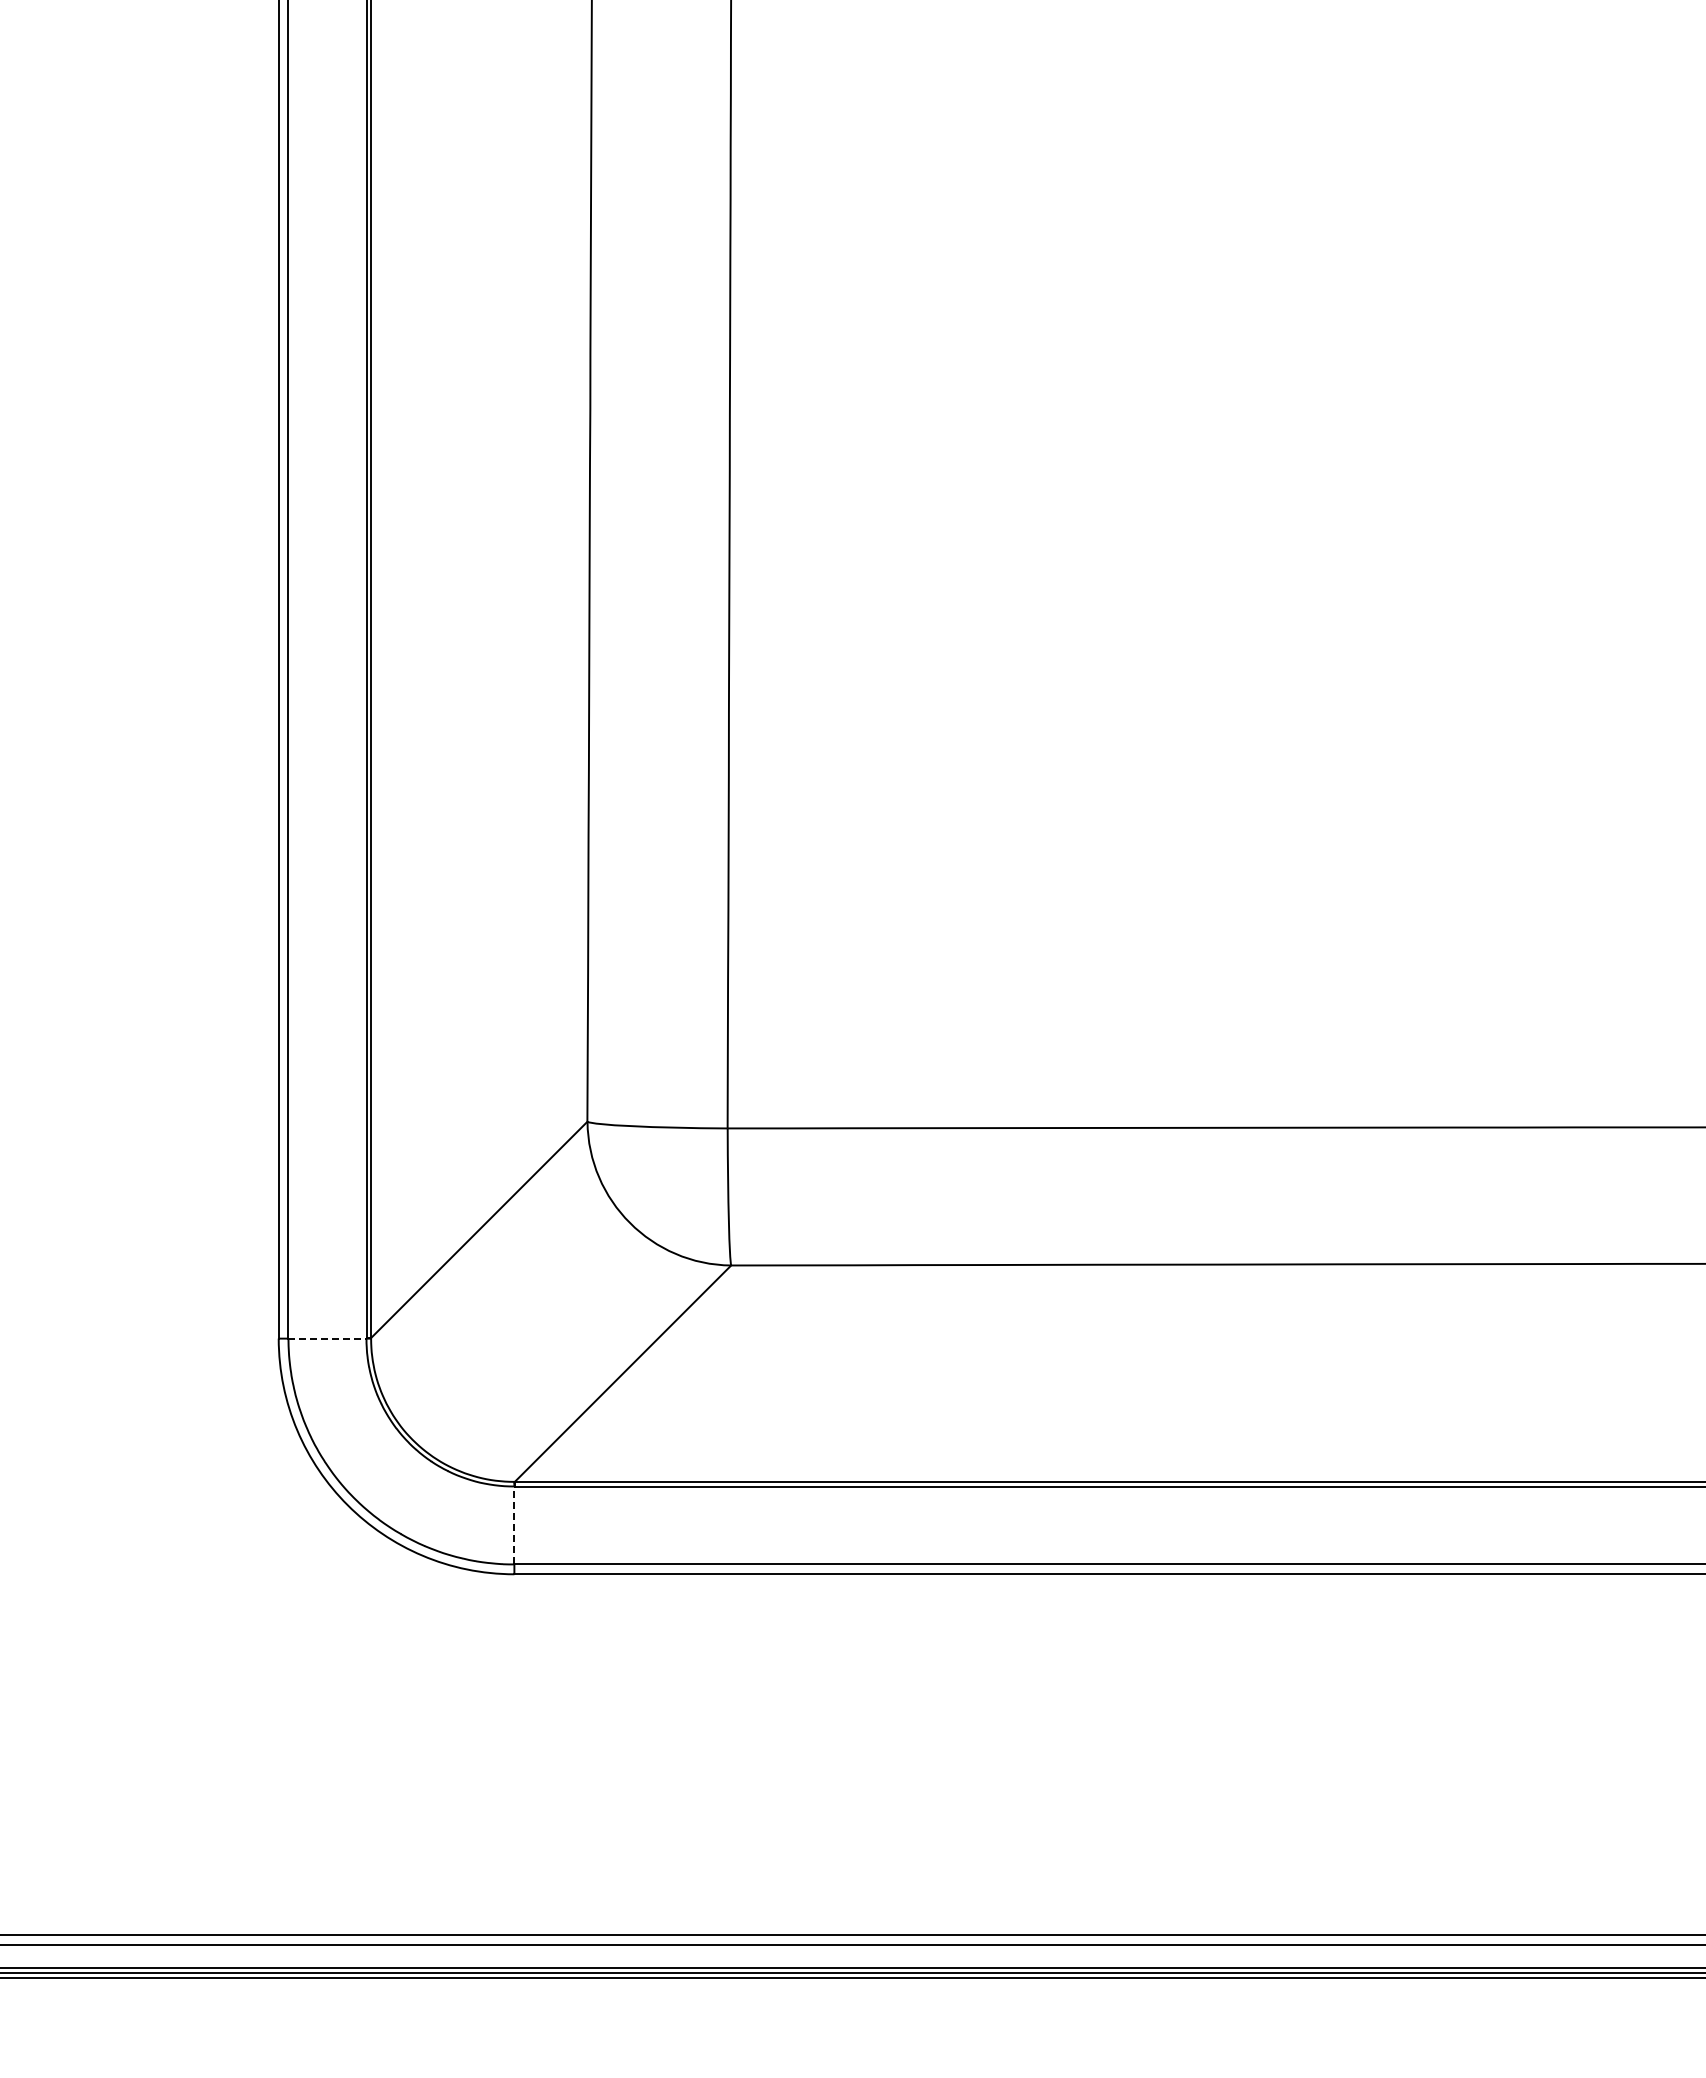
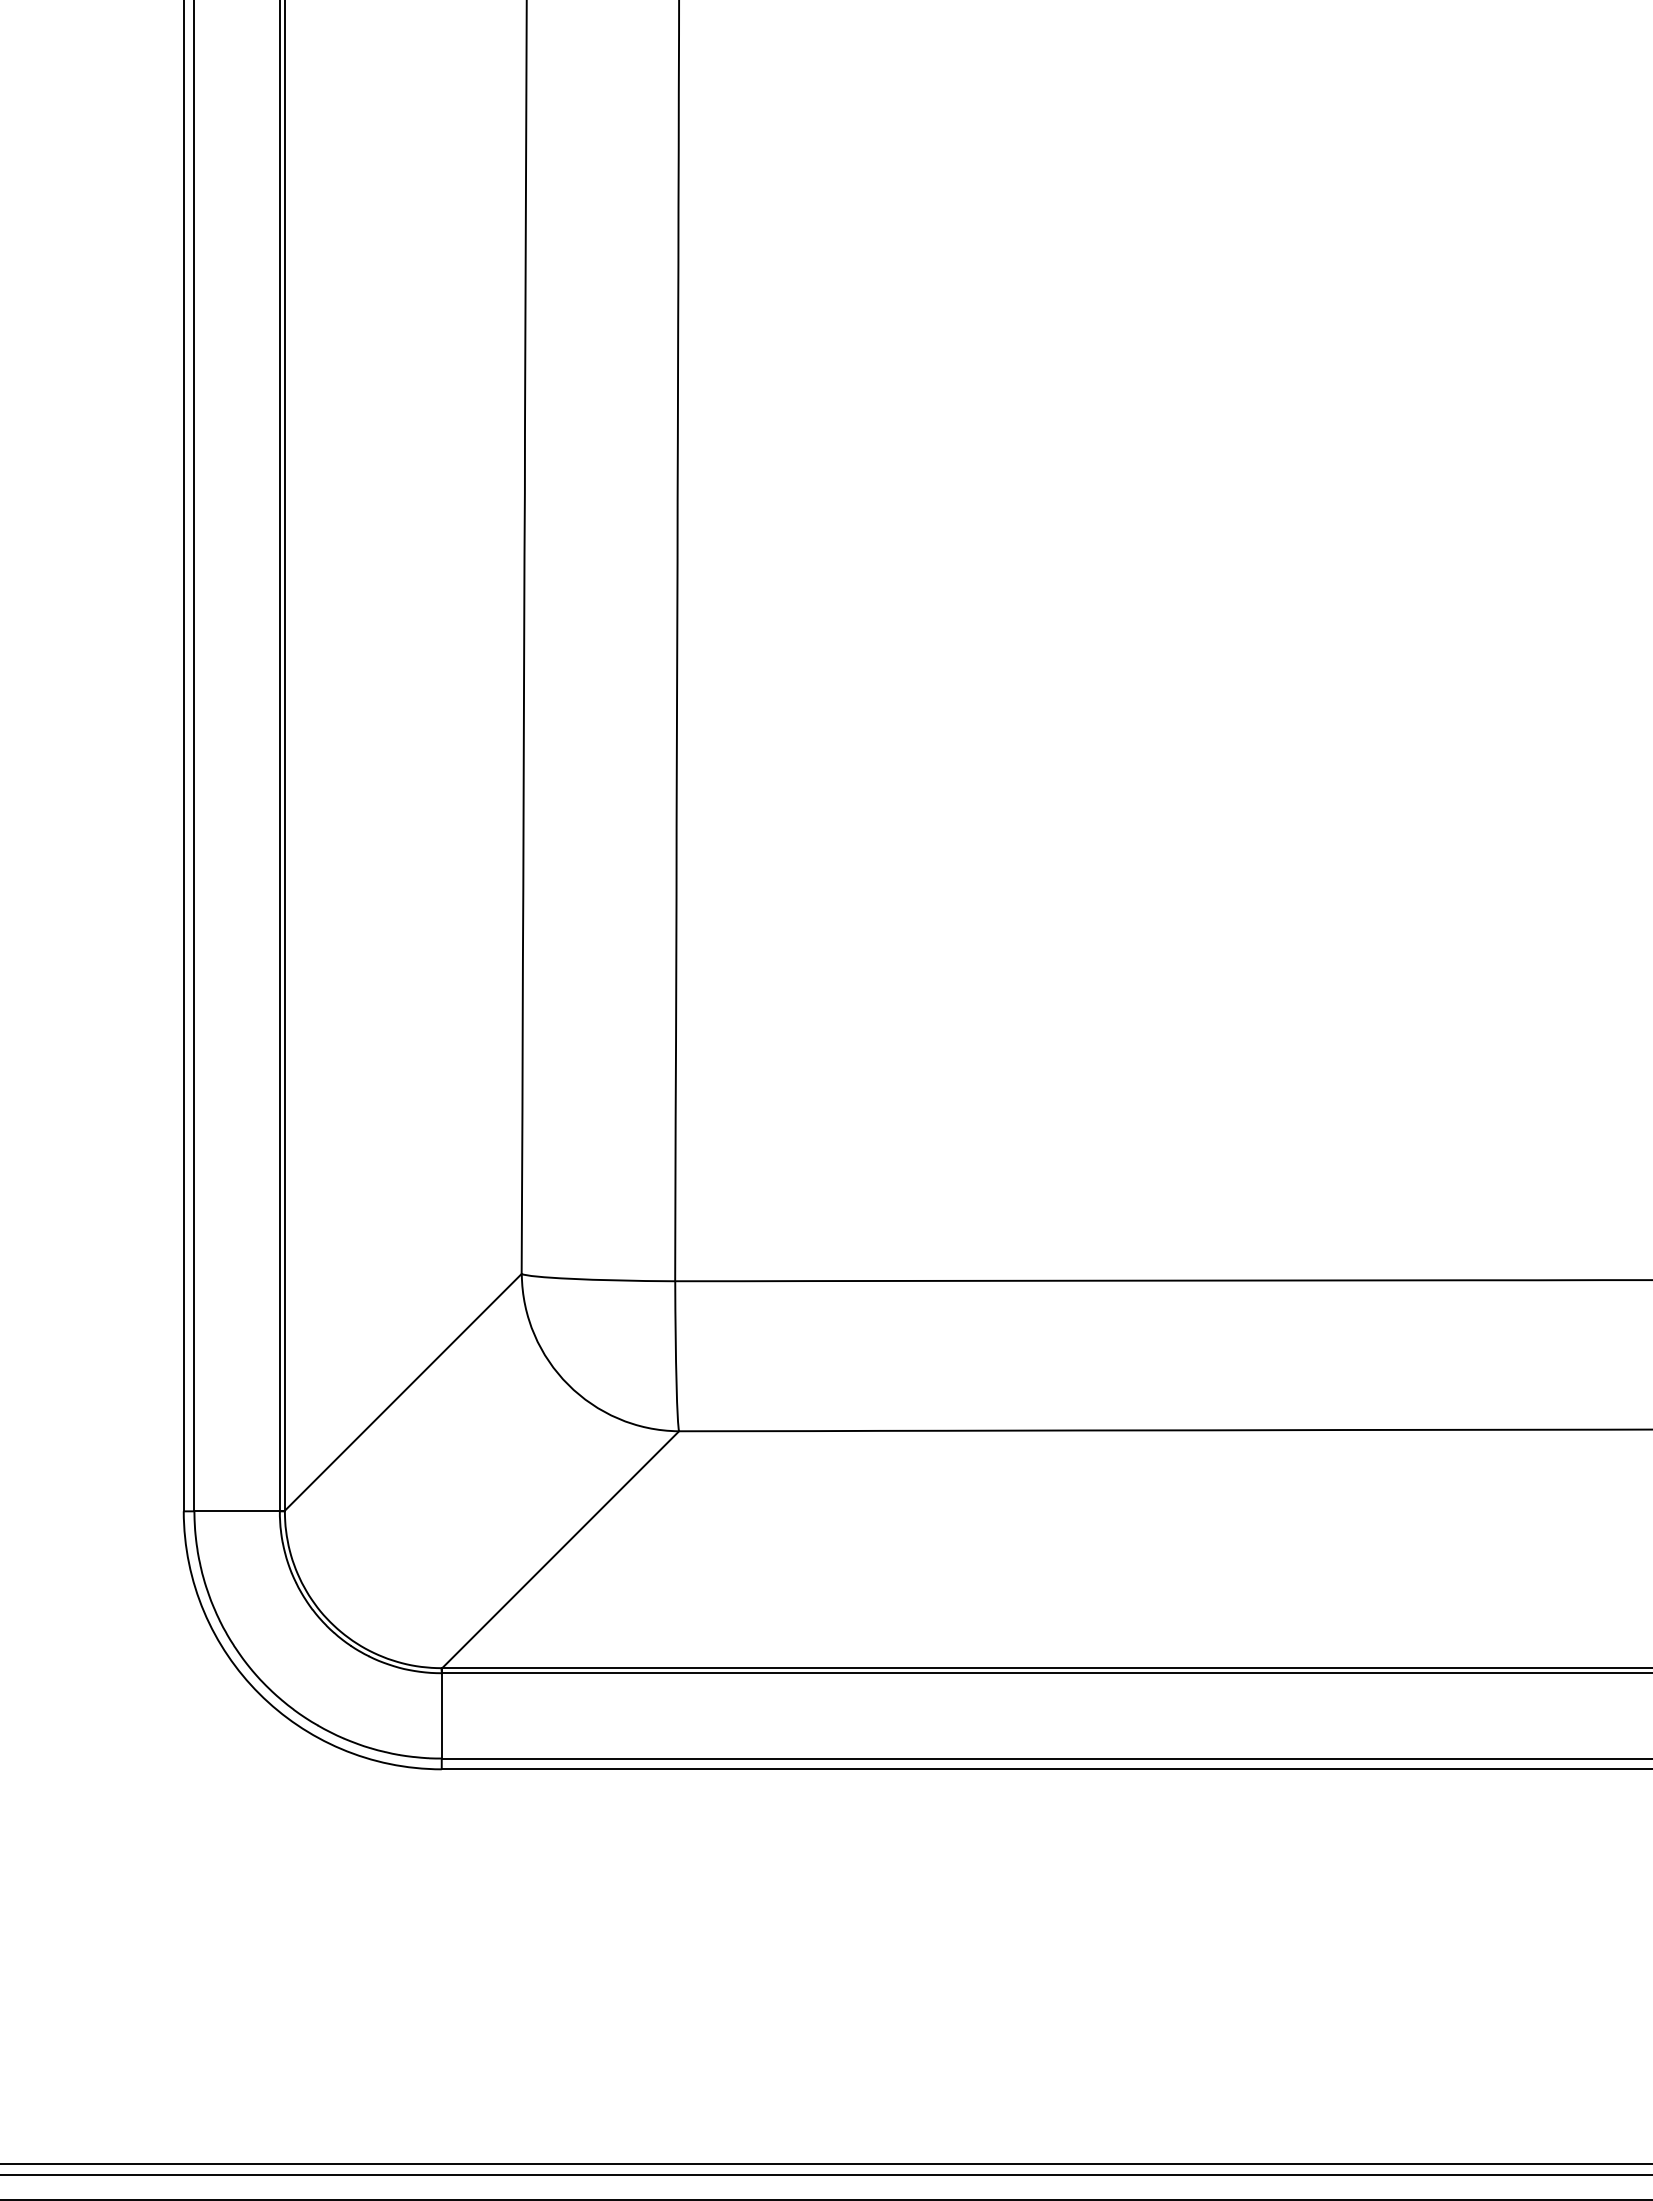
line: (327, 1338) -> (237, 1511), dashed -> solid
line: (514, 1525) -> (441, 1715), dashed -> solid

